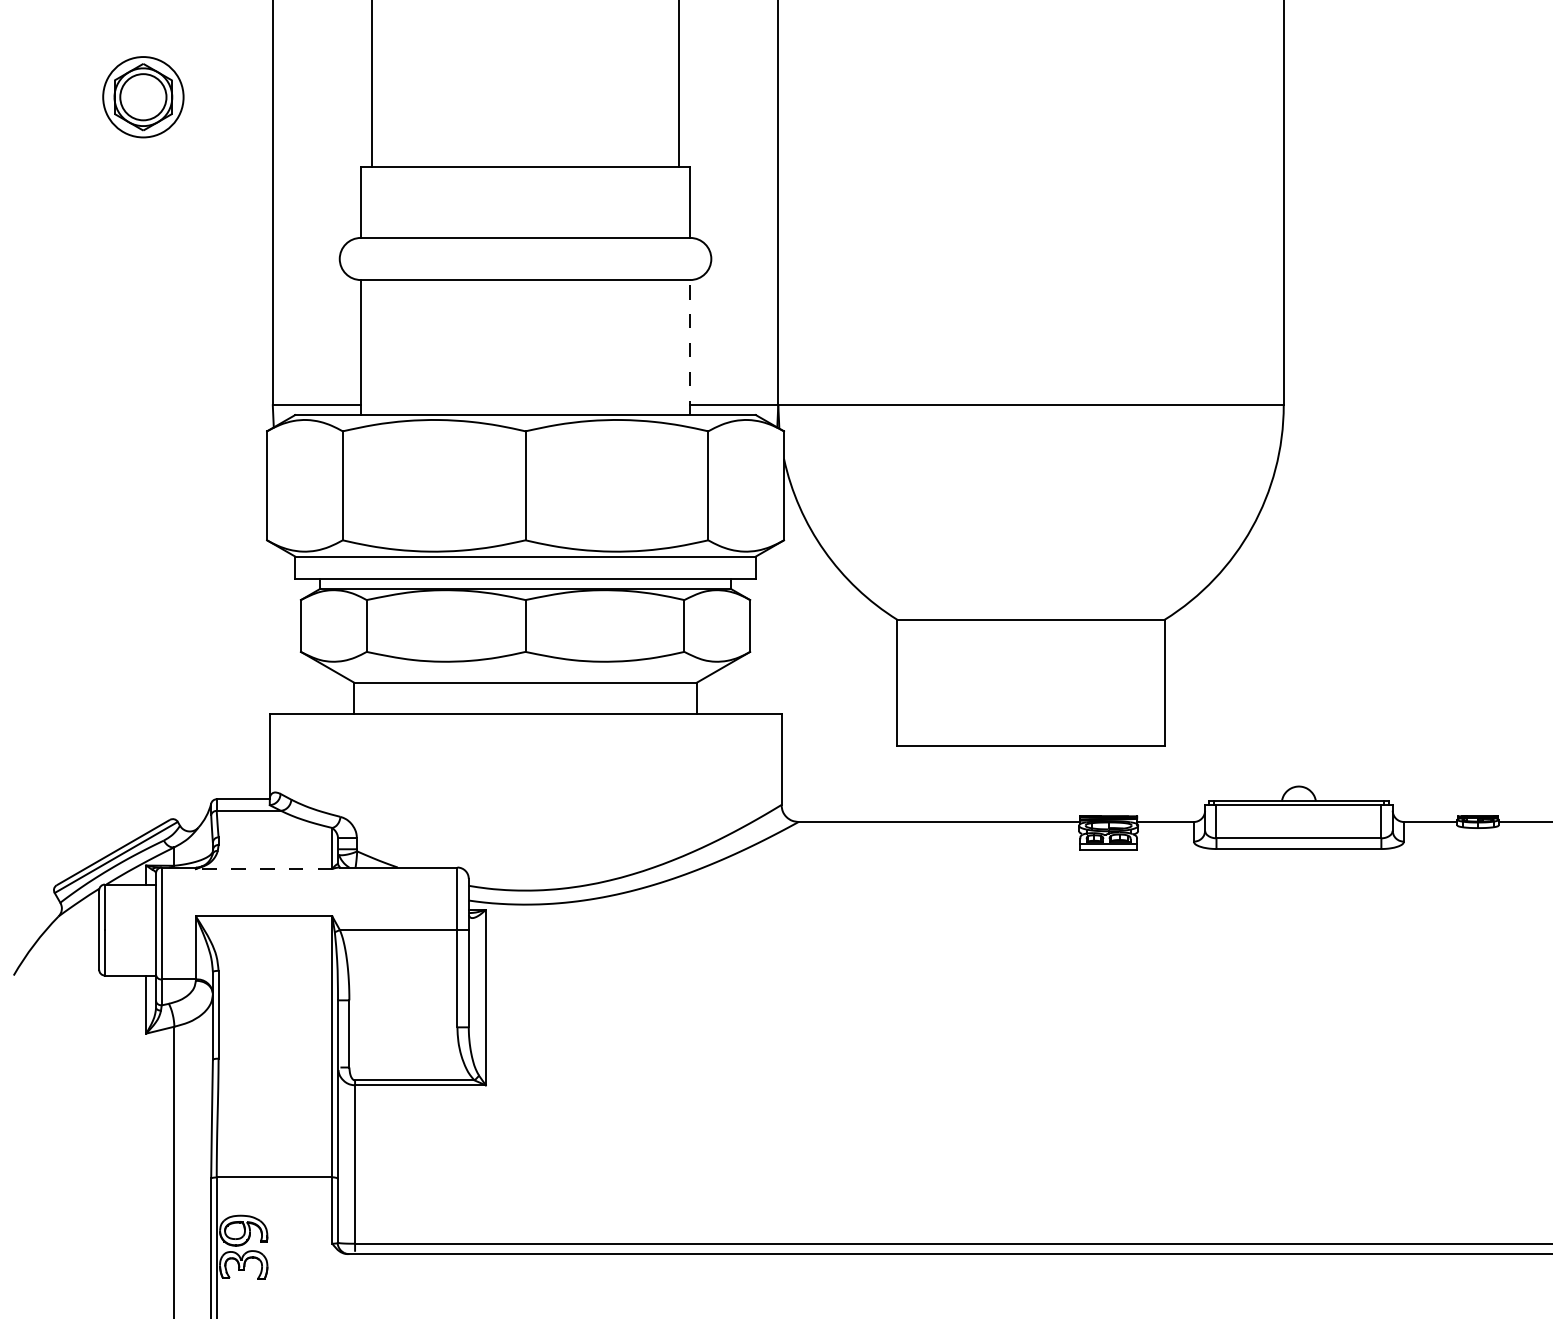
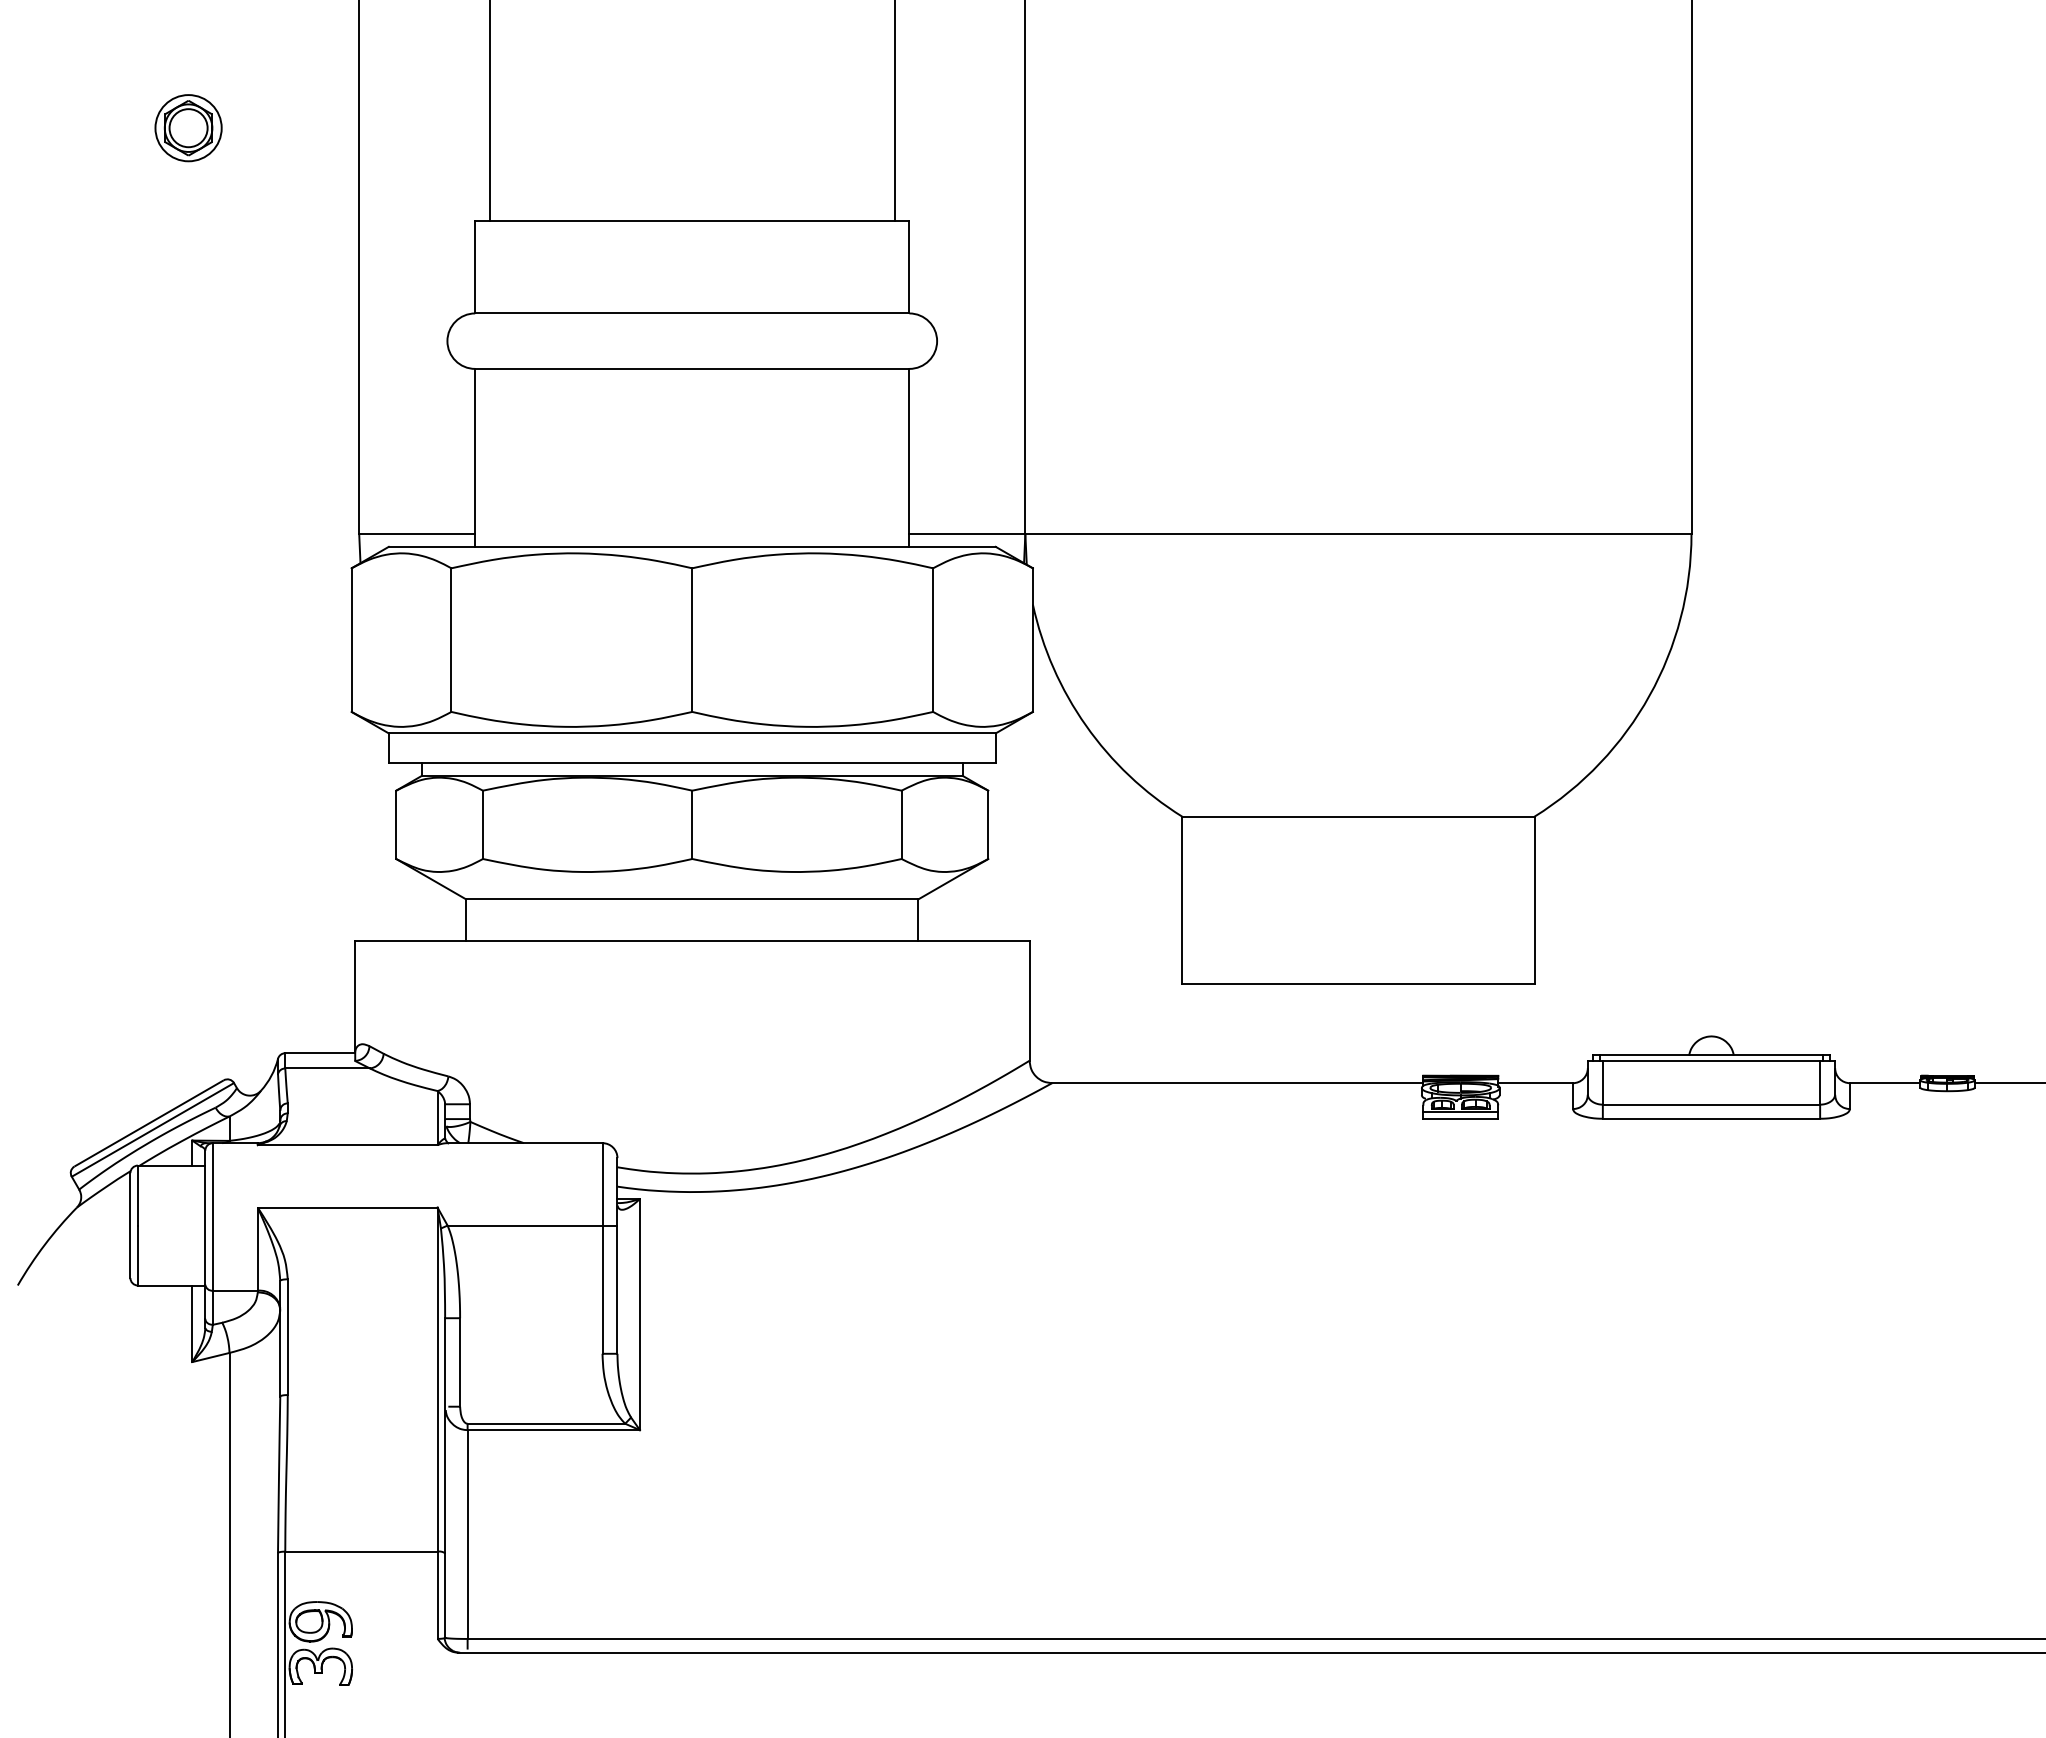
part: (143, 97) -> (188, 128), size x0.62
line: (690, 347) -> (909, 457), dashed -> solid
line: (263, 869) -> (347, 1145), dashed -> solid

